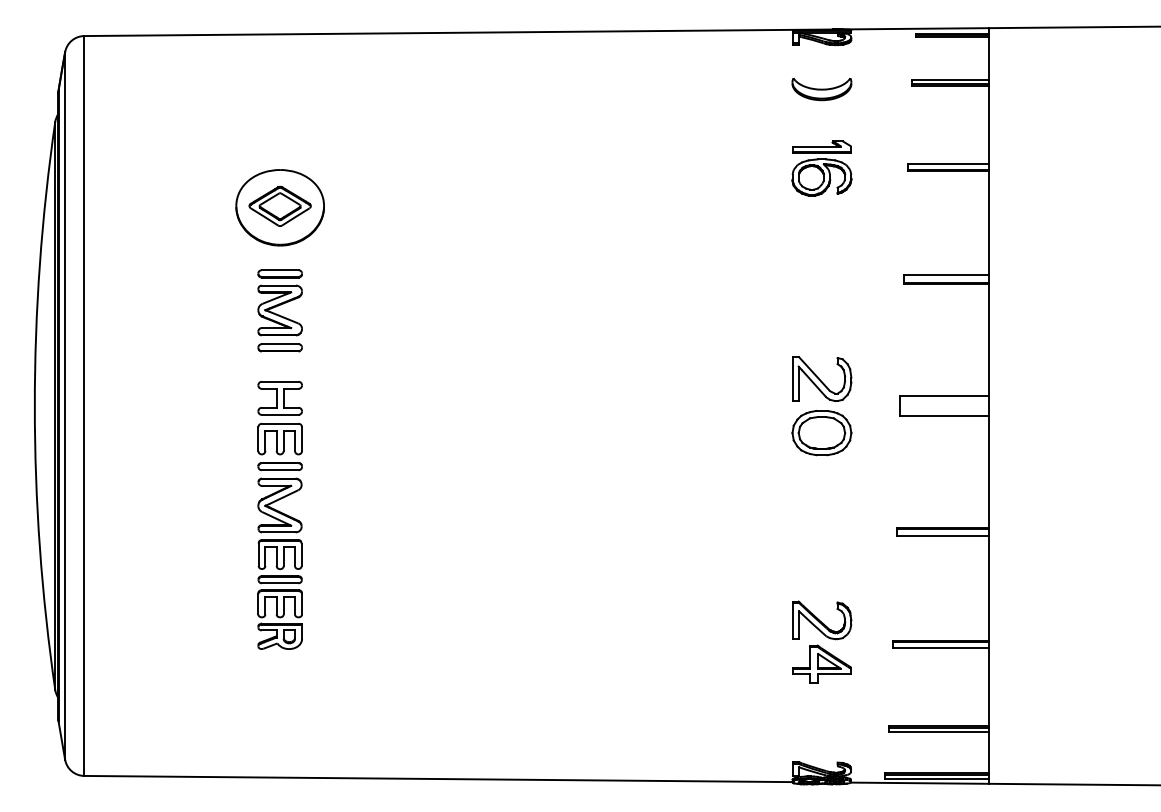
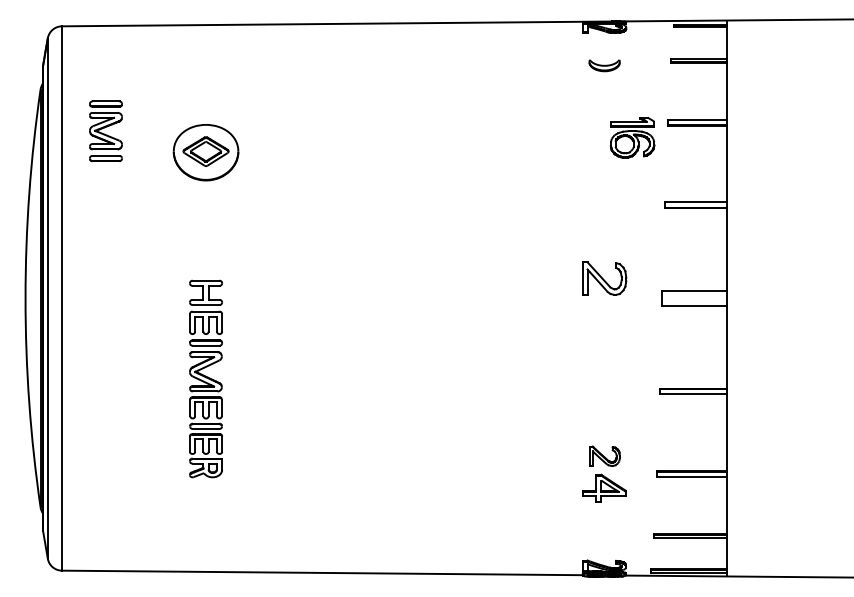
part: (821, 89) -> (604, 65), size x0.7
part: (821, 168) -> (632, 137), moved
part: (279, 310) -> (105, 131), moved
part: (821, 433) -> (604, 318), removed
part: (822, 620) -> (605, 456), size x0.7

